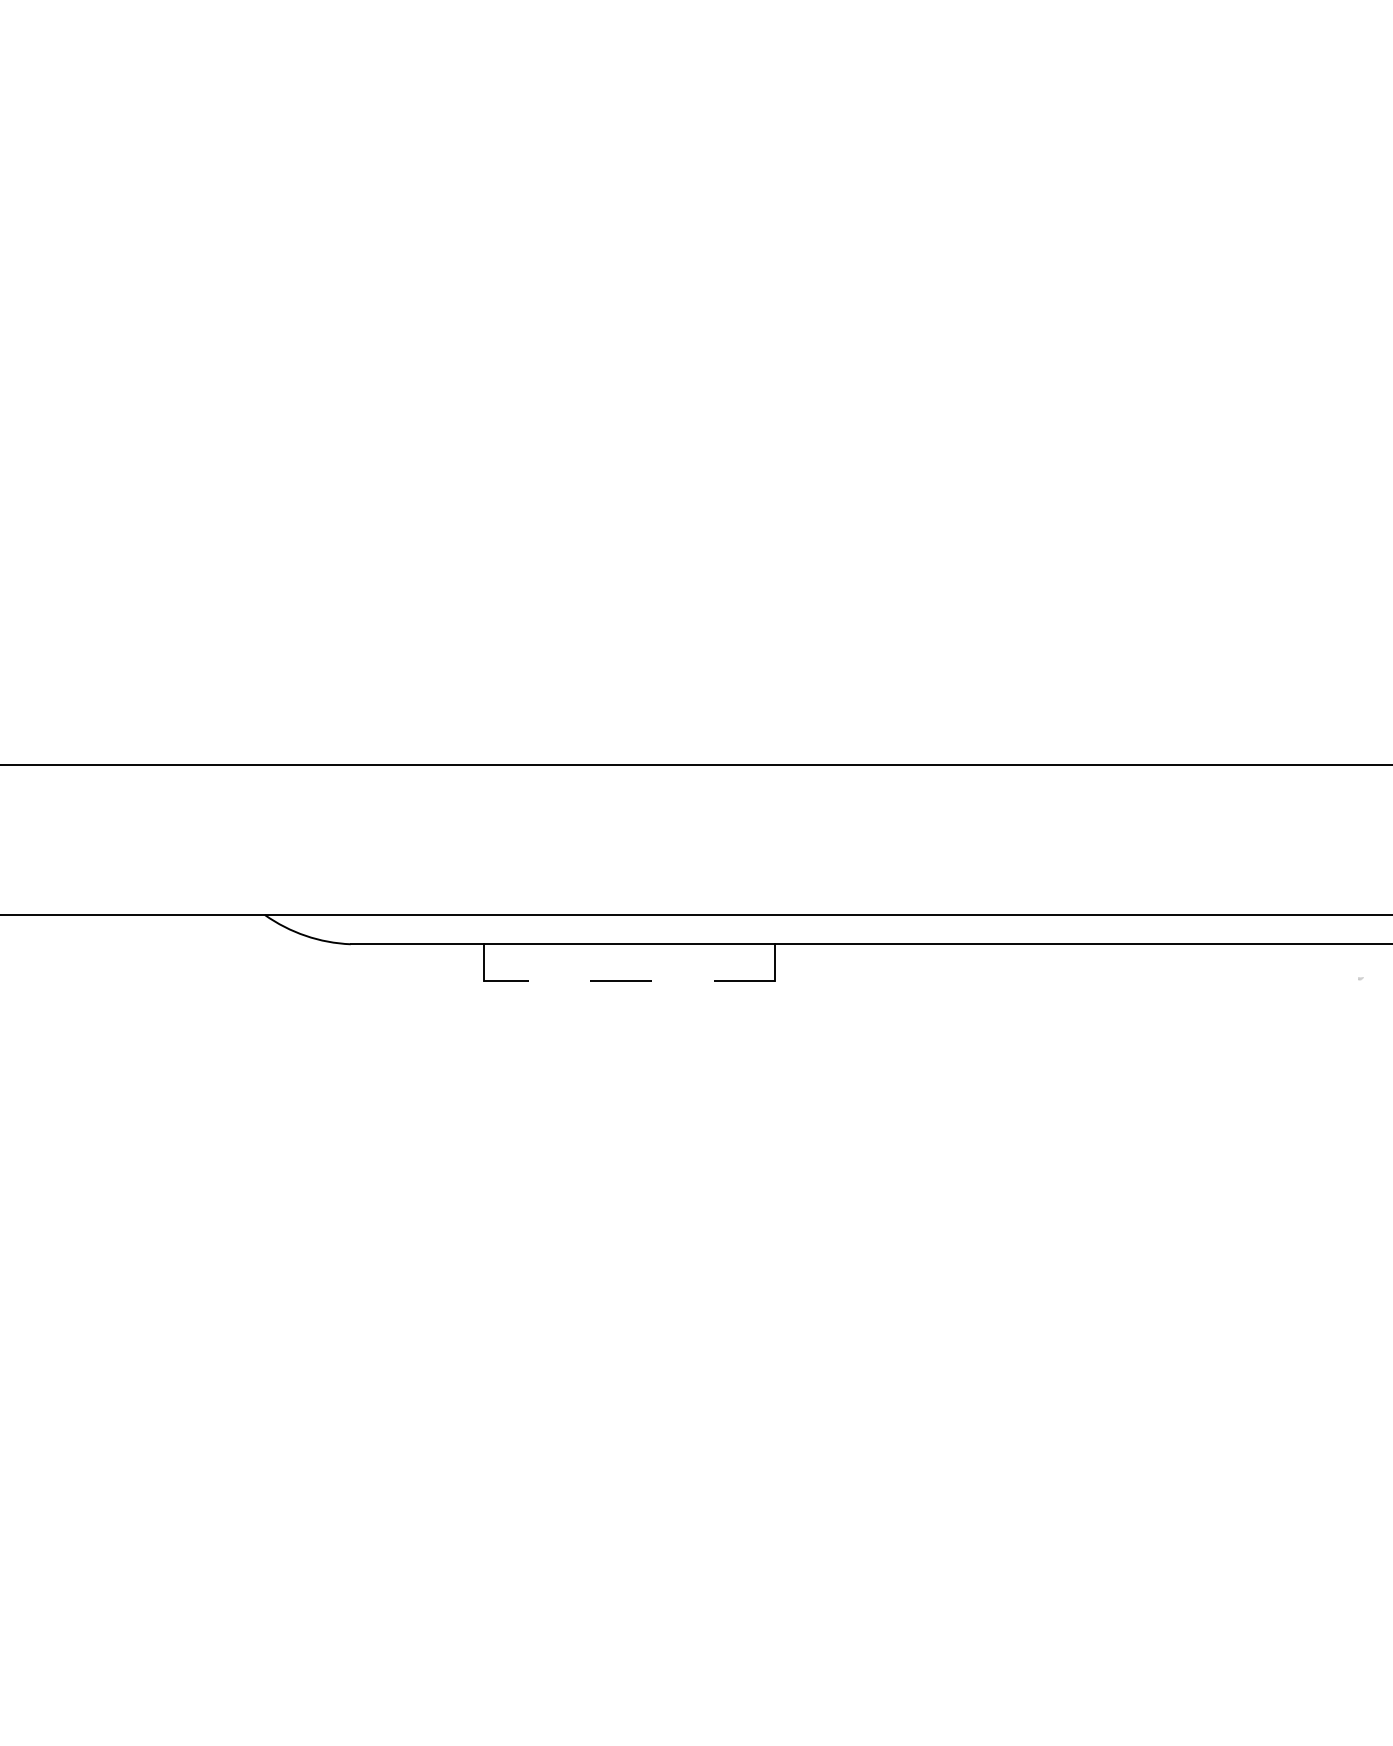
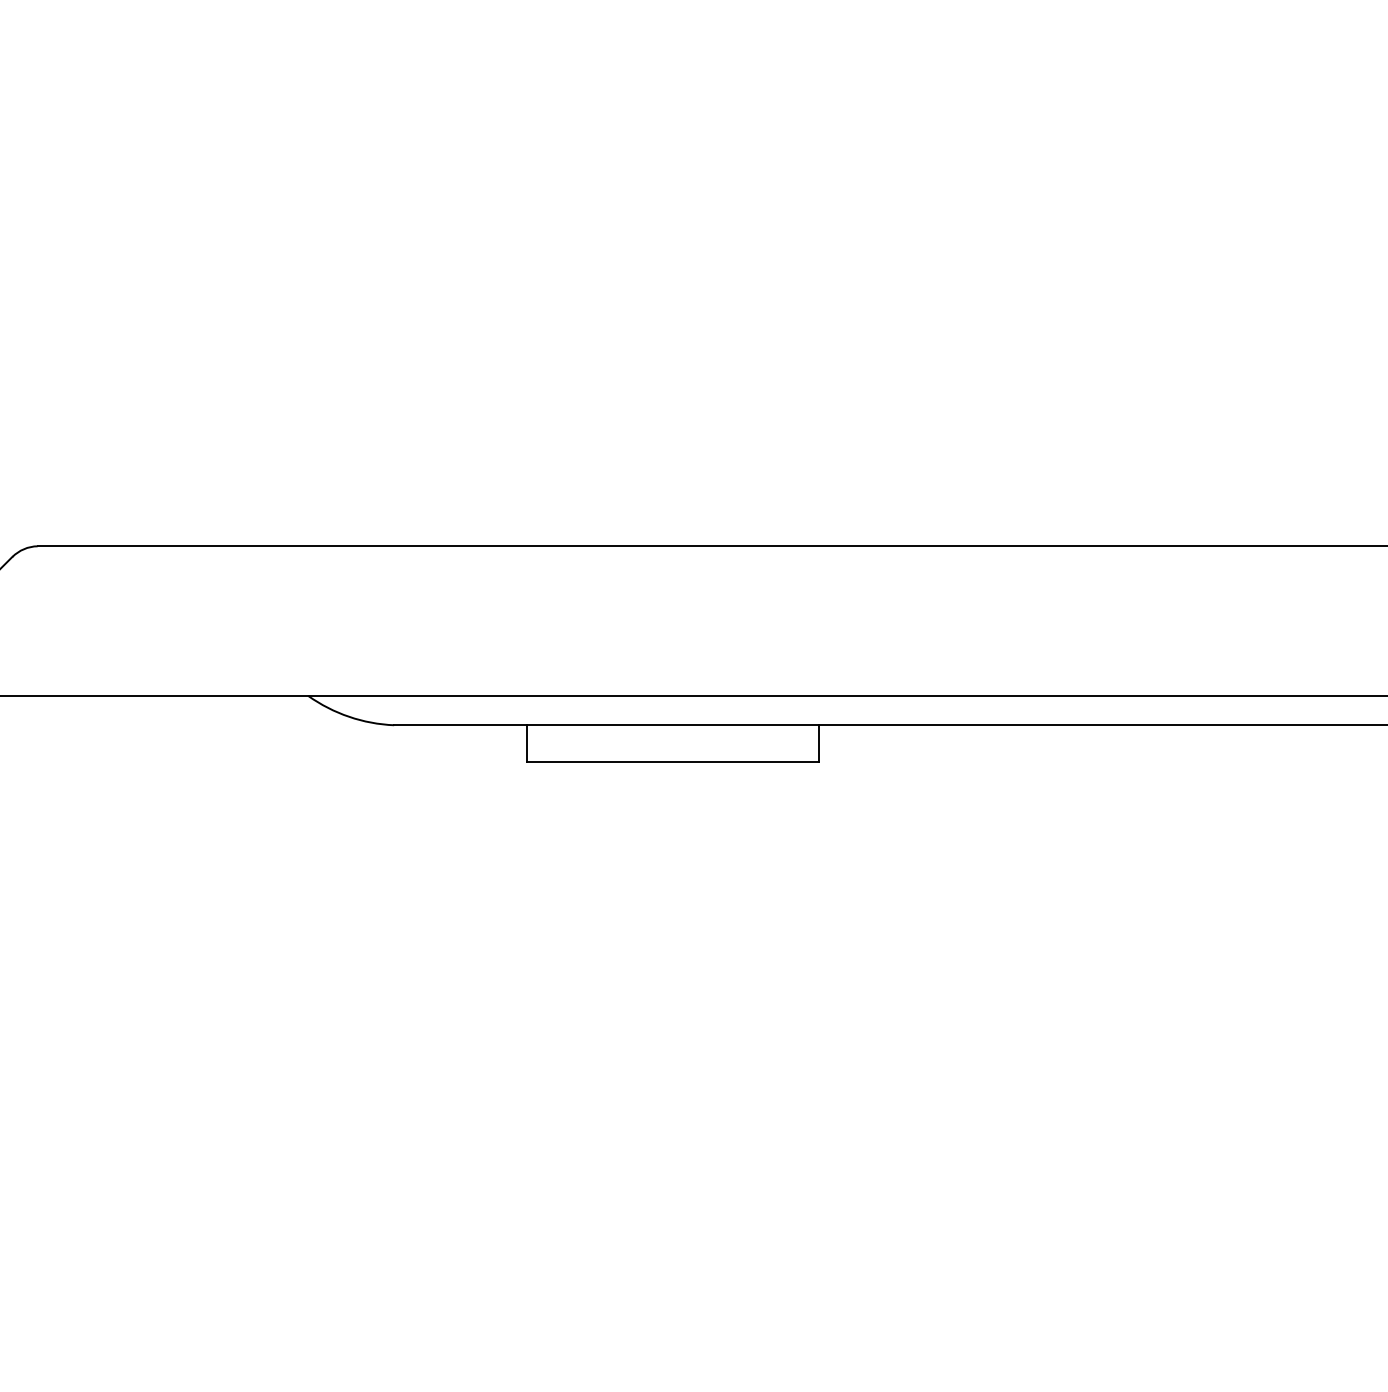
line: (629, 980) -> (672, 761), dashed -> solid

